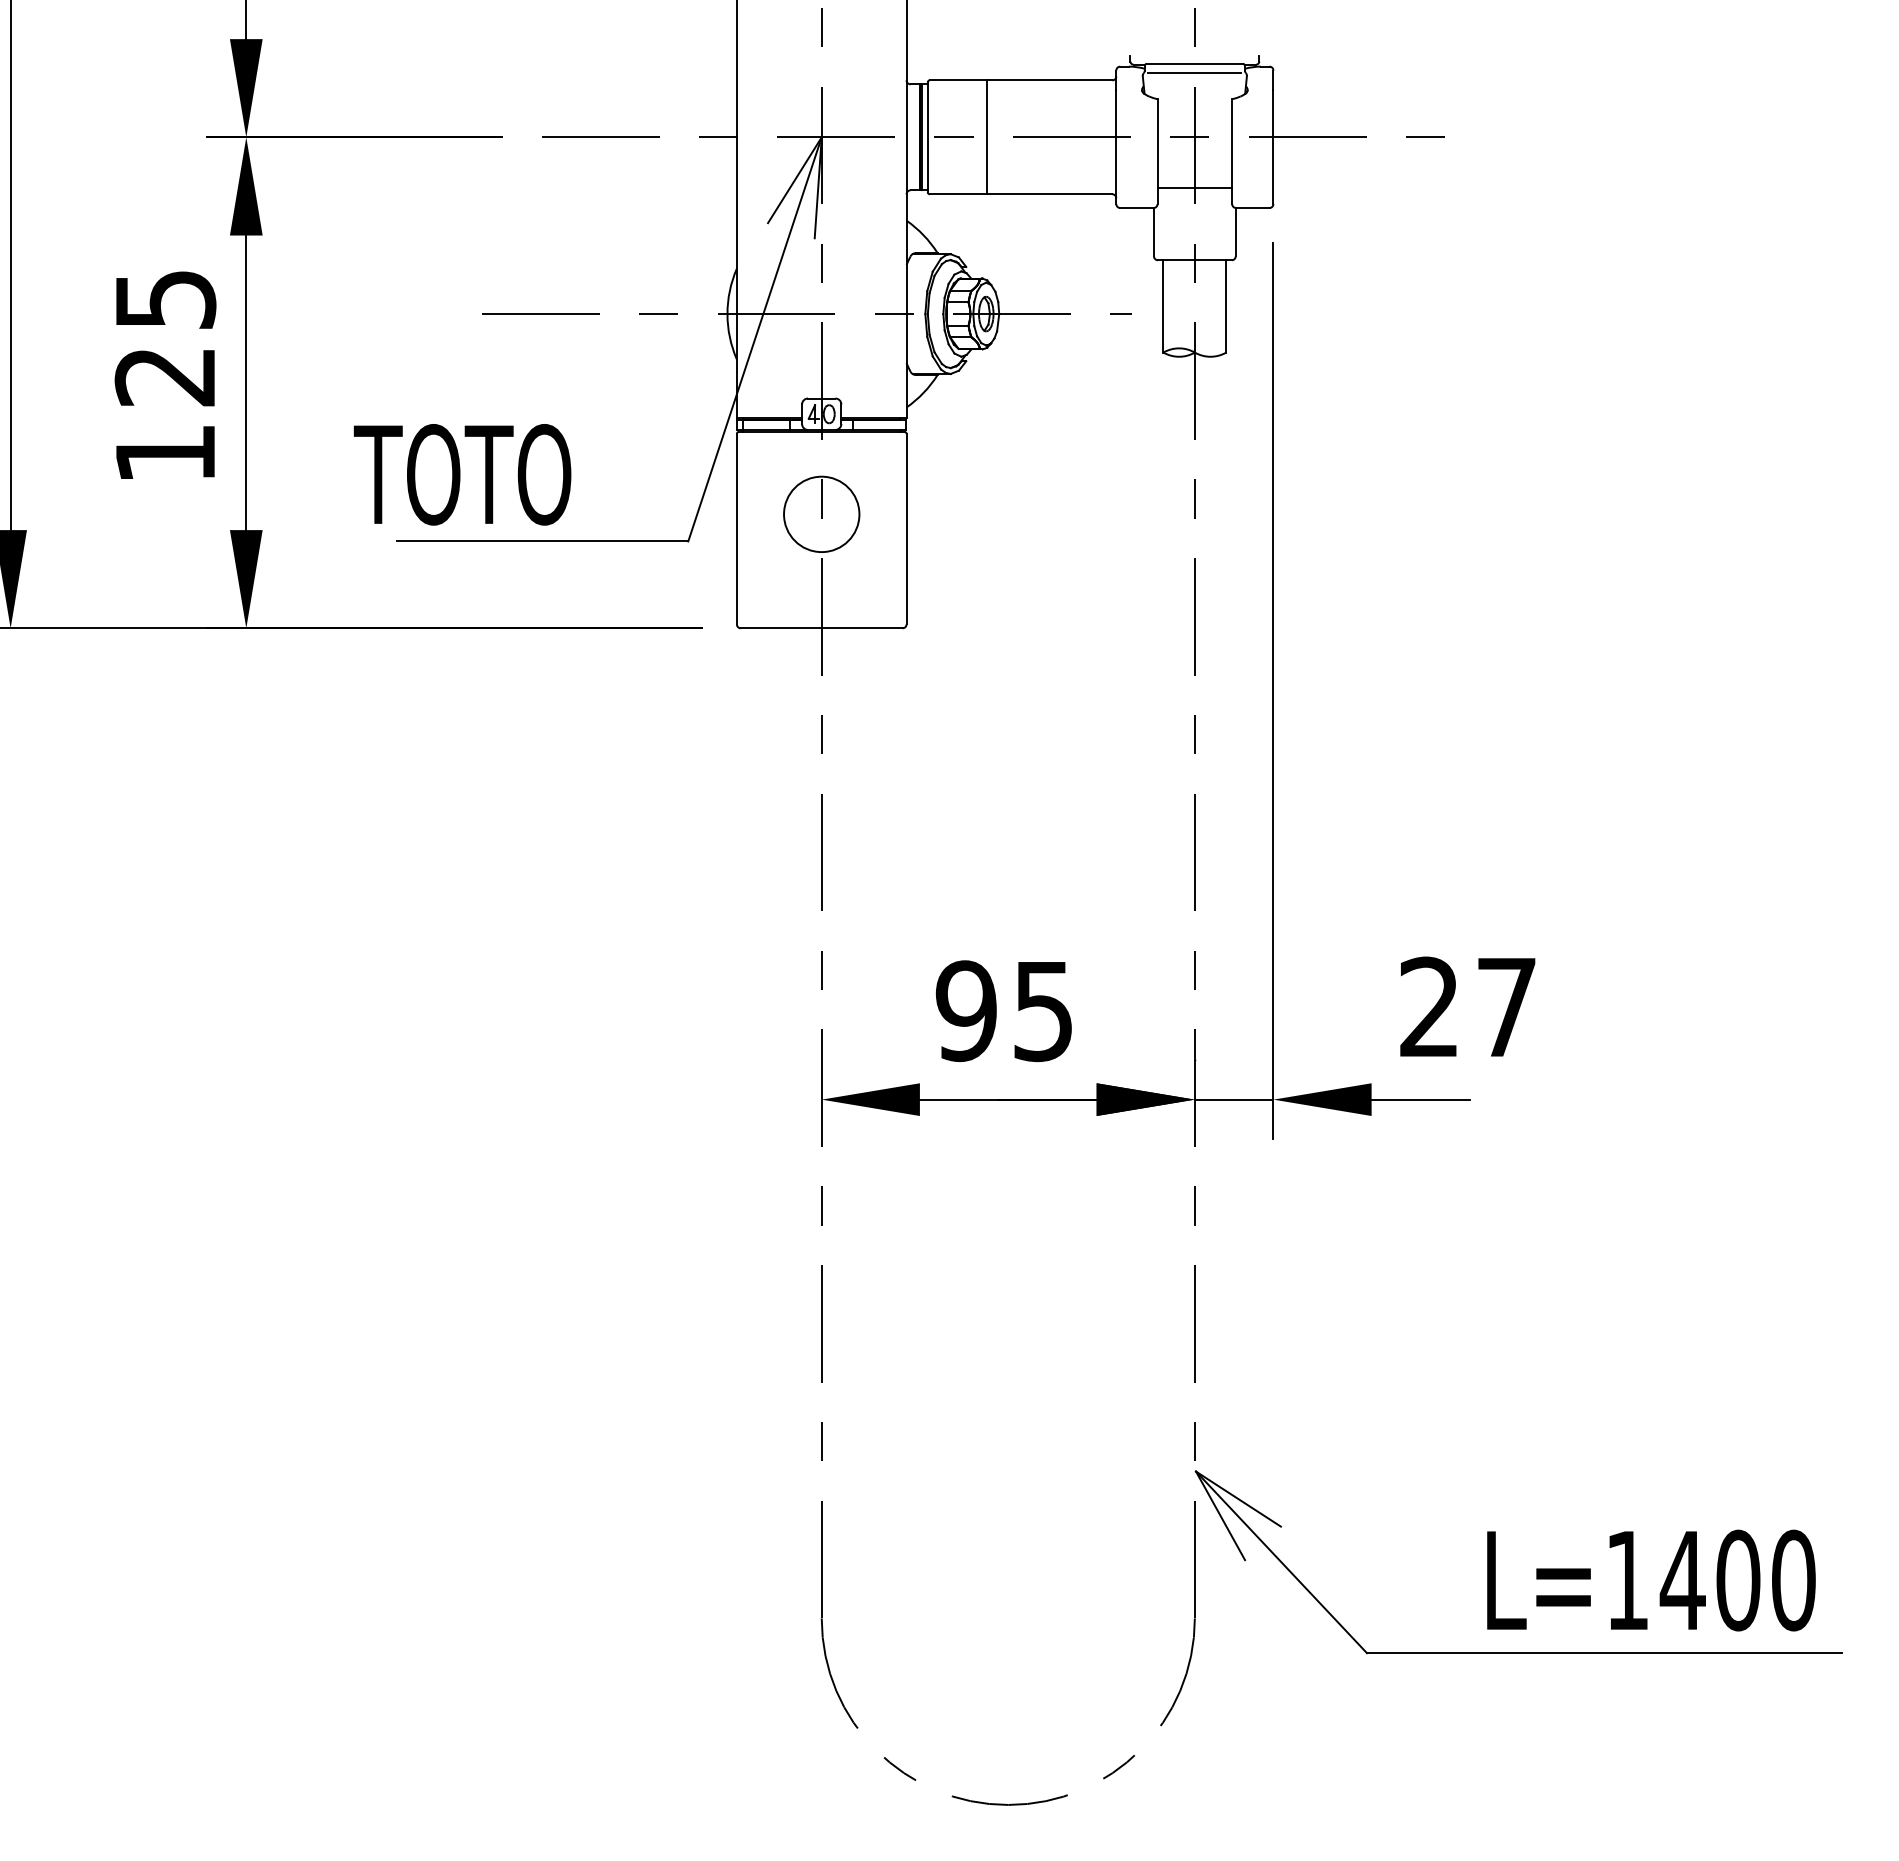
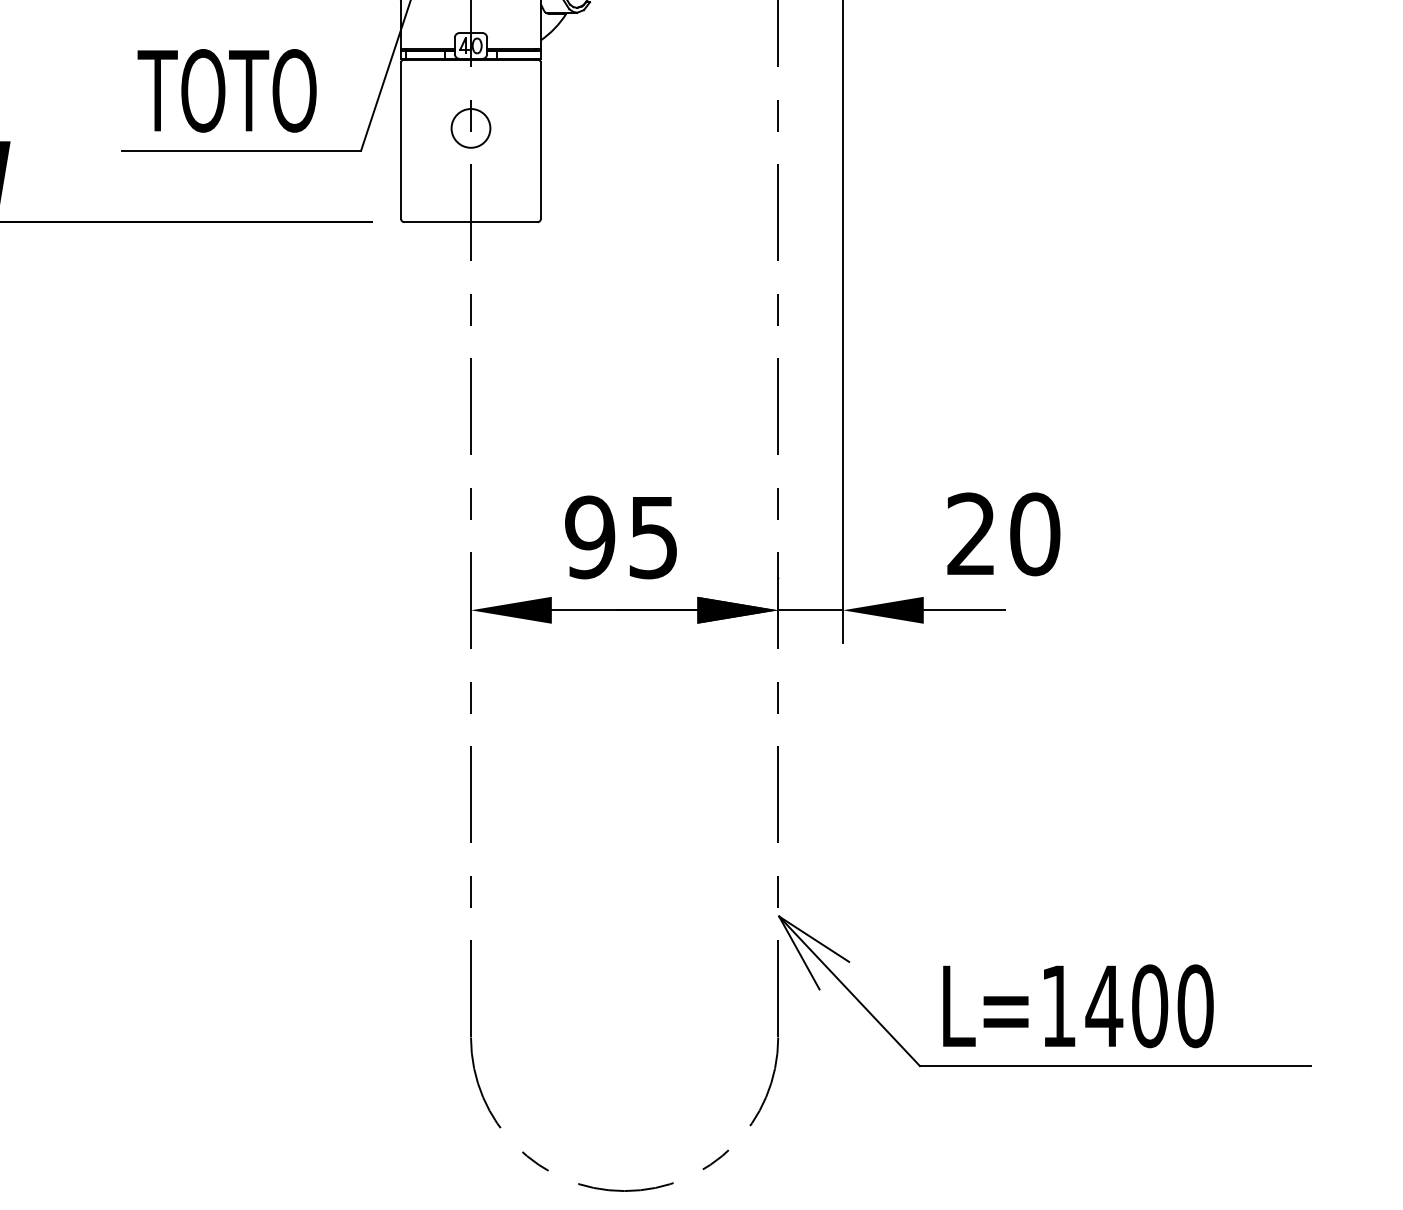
text: (462, 474) -> (227, 90), moved
circle: (821, 513) -> (470, 127), size x0.62
text: (1506, 1007) -> (1034, 534), 27 -> 20
text: (1651, 1580) -> (1078, 1006), moved

